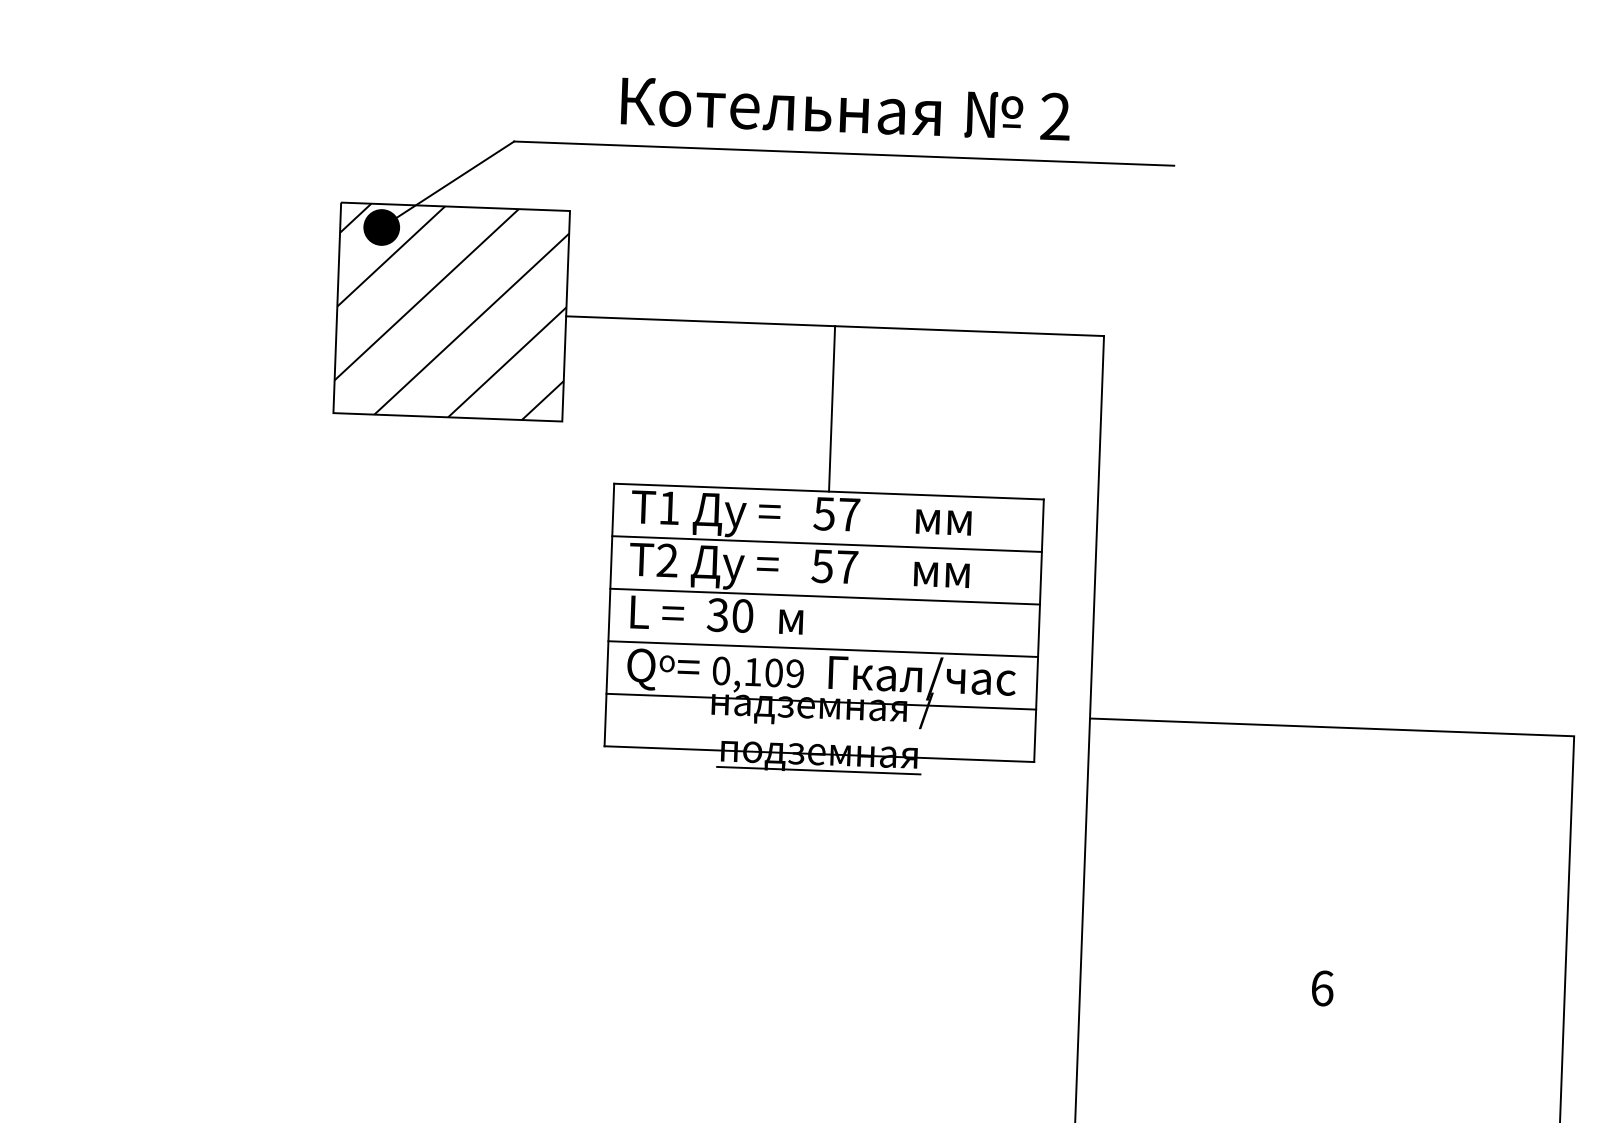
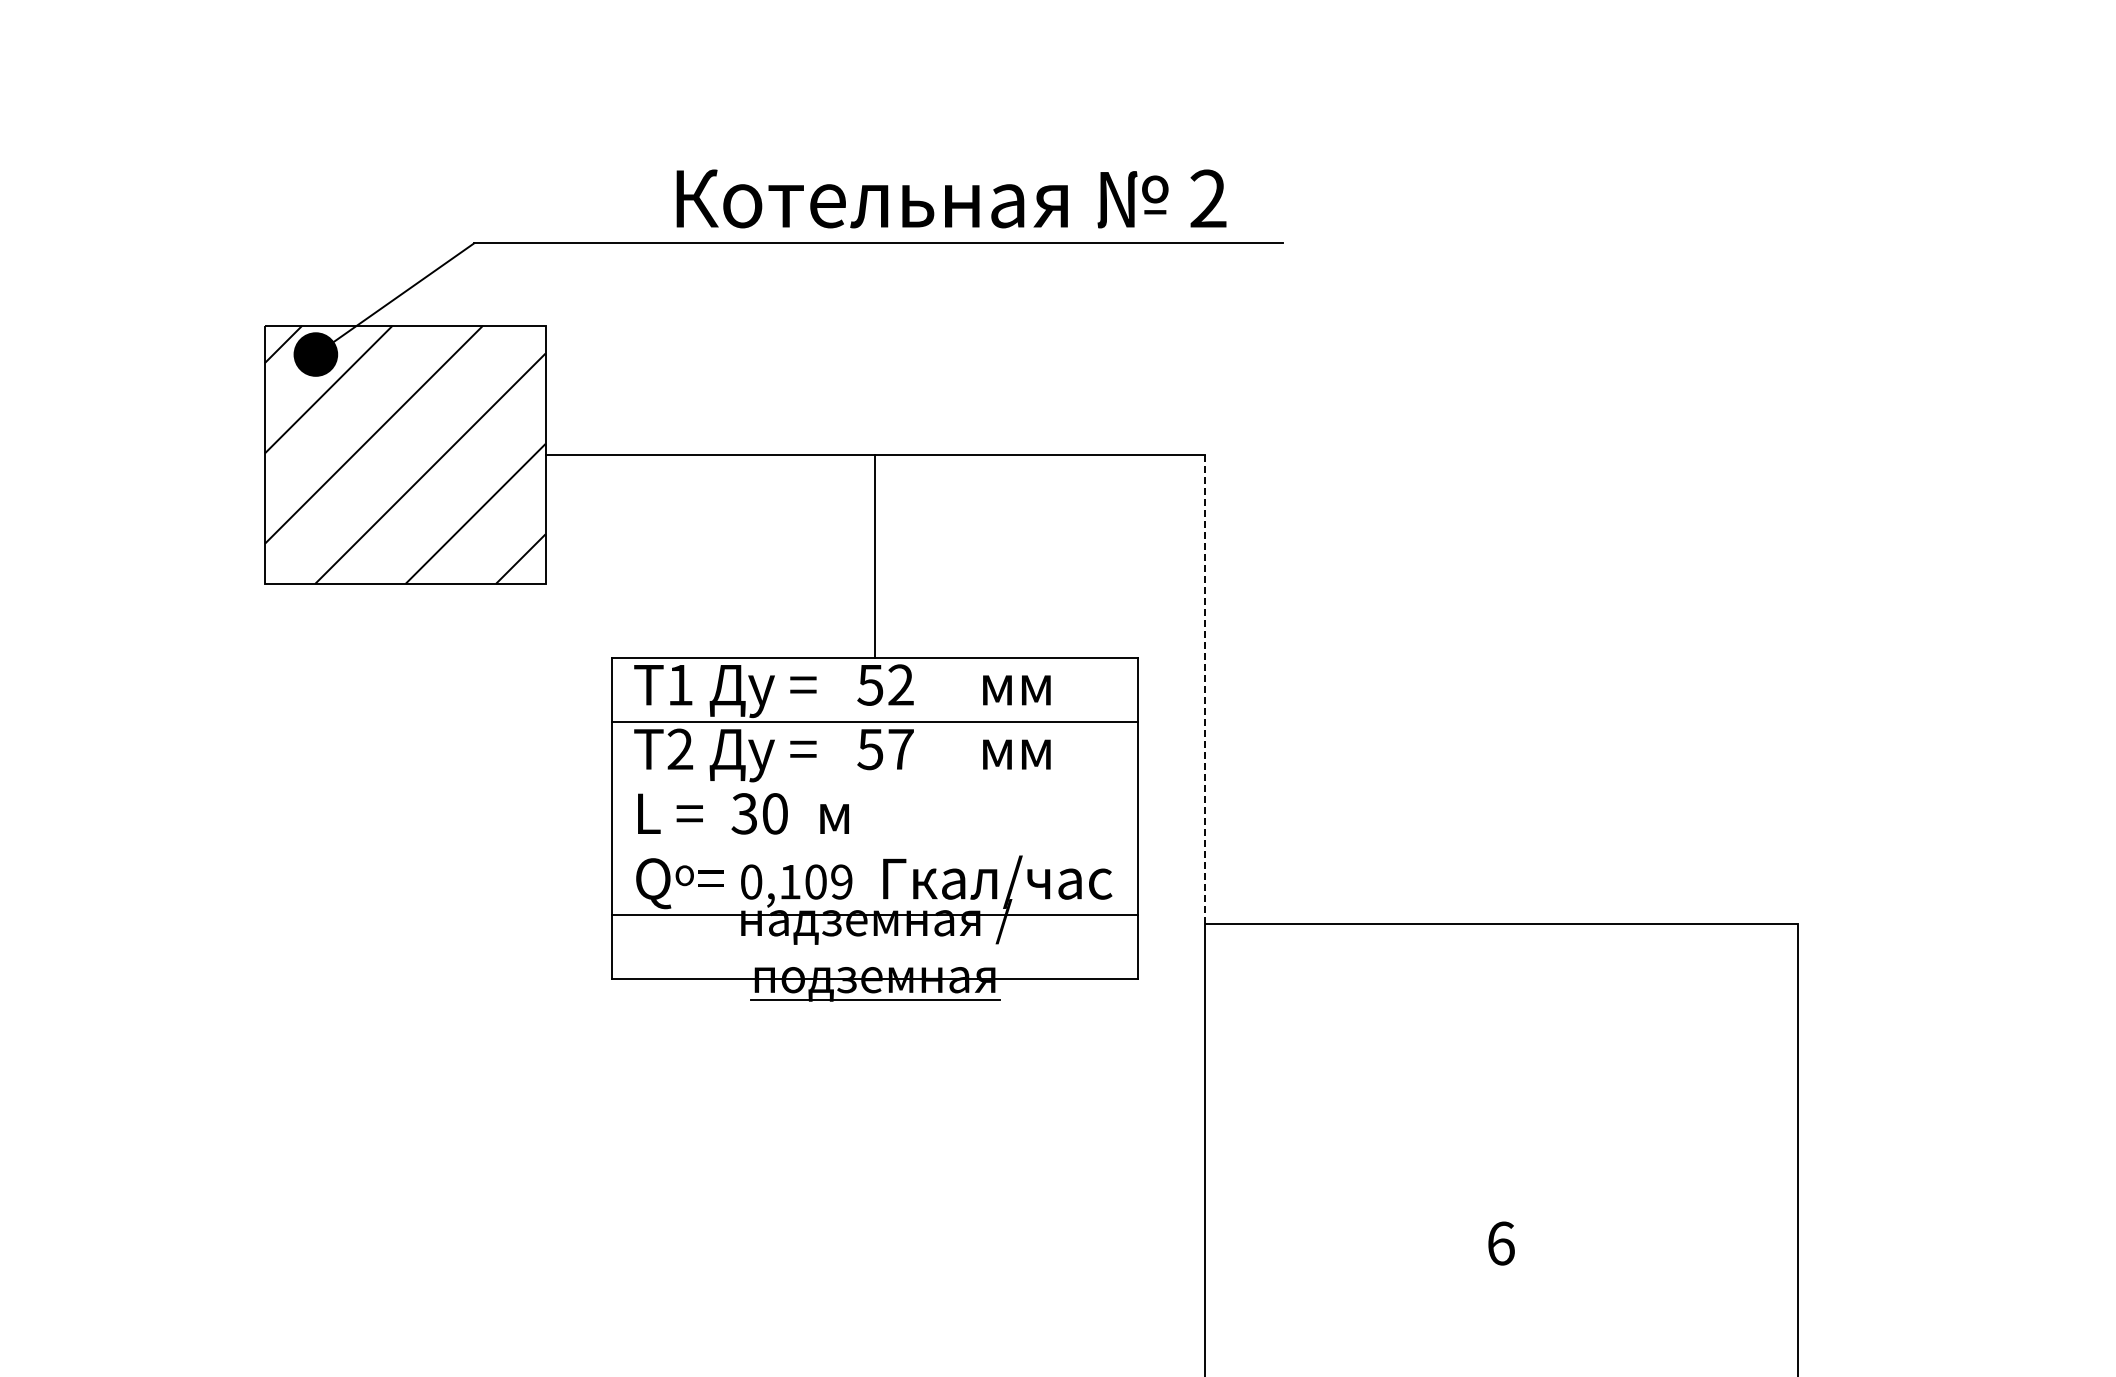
text: (845, 108) -> (951, 198), moved
text: (848, 514) -> (900, 684), 57 -> 52
line: (1096, 527) -> (1204, 689), solid -> dashed
line: (824, 596) -> (874, 786), removed
line: (822, 648) -> (874, 850), removed

